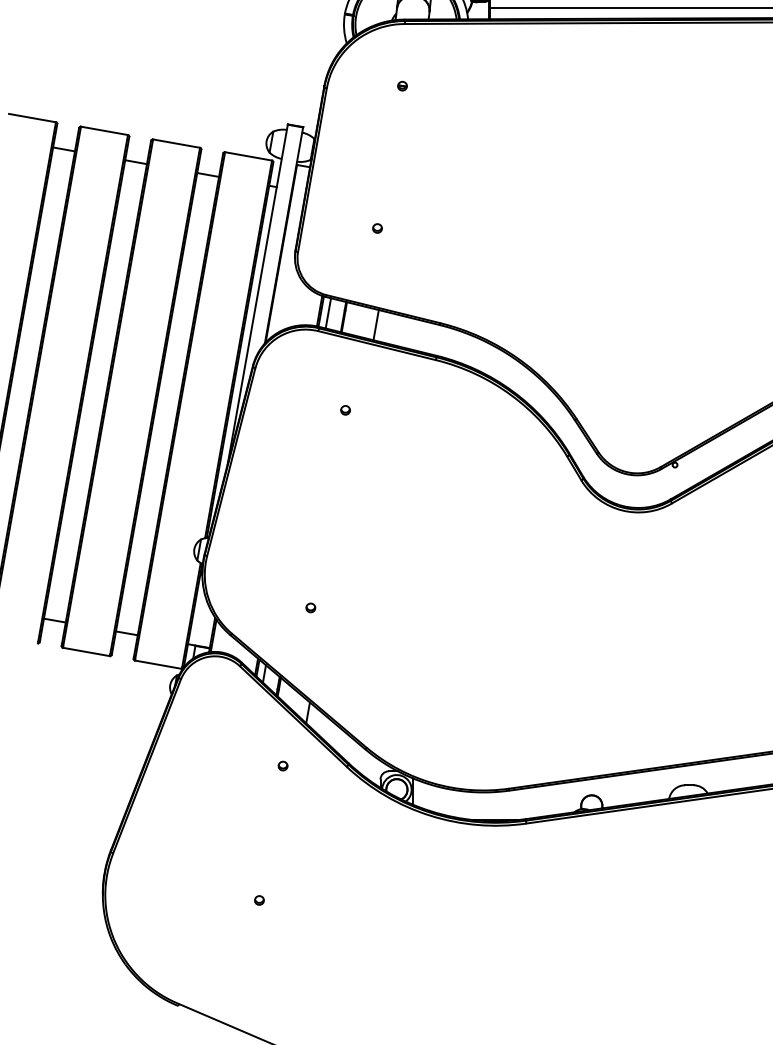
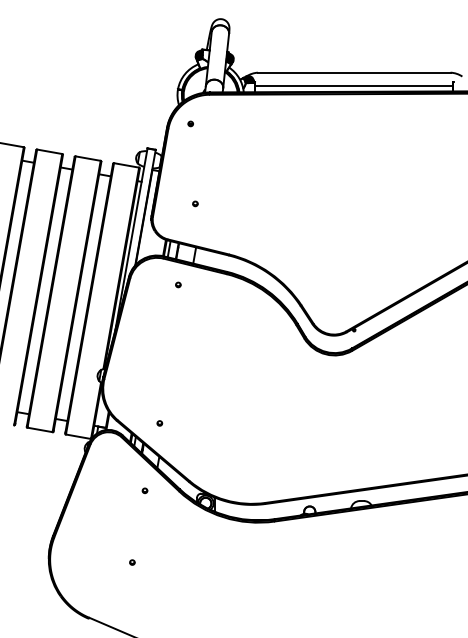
part: (402, 85) -> (190, 123), moved
part: (345, 409) -> (178, 284), moved
part: (310, 608) -> (159, 423), moved

